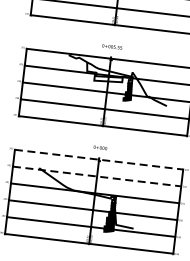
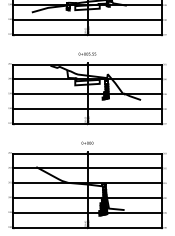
line: (100, 159) -> (88, 153), dashed -> solid
line: (98, 176) -> (88, 168), dashed -> solid

